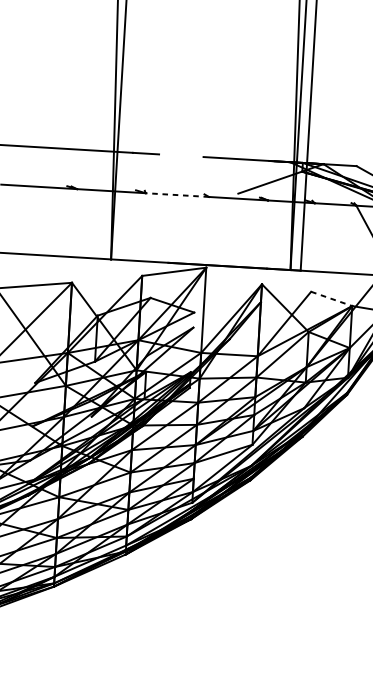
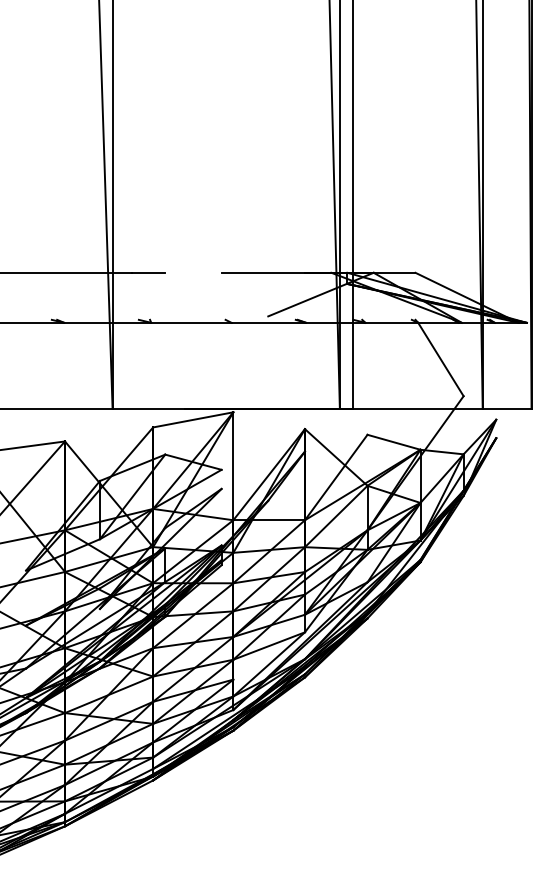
line: (176, 194) -> (190, 322), dashed -> solid
line: (332, 299) -> (394, 442), dashed -> solid

